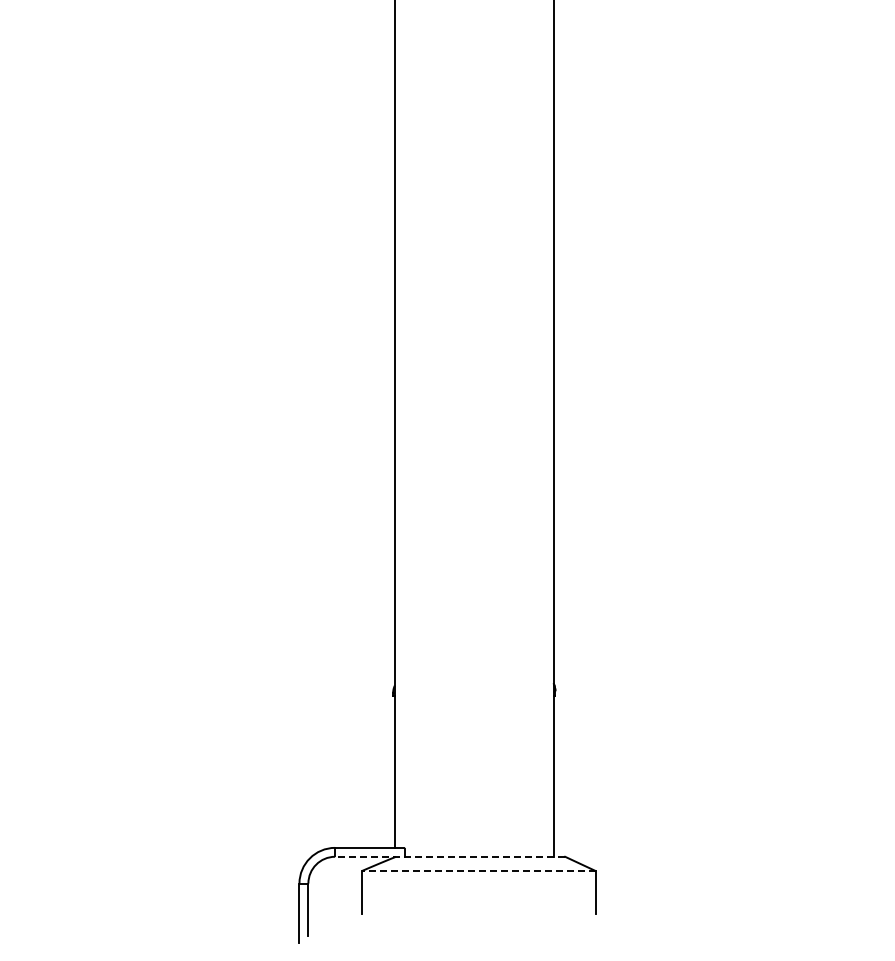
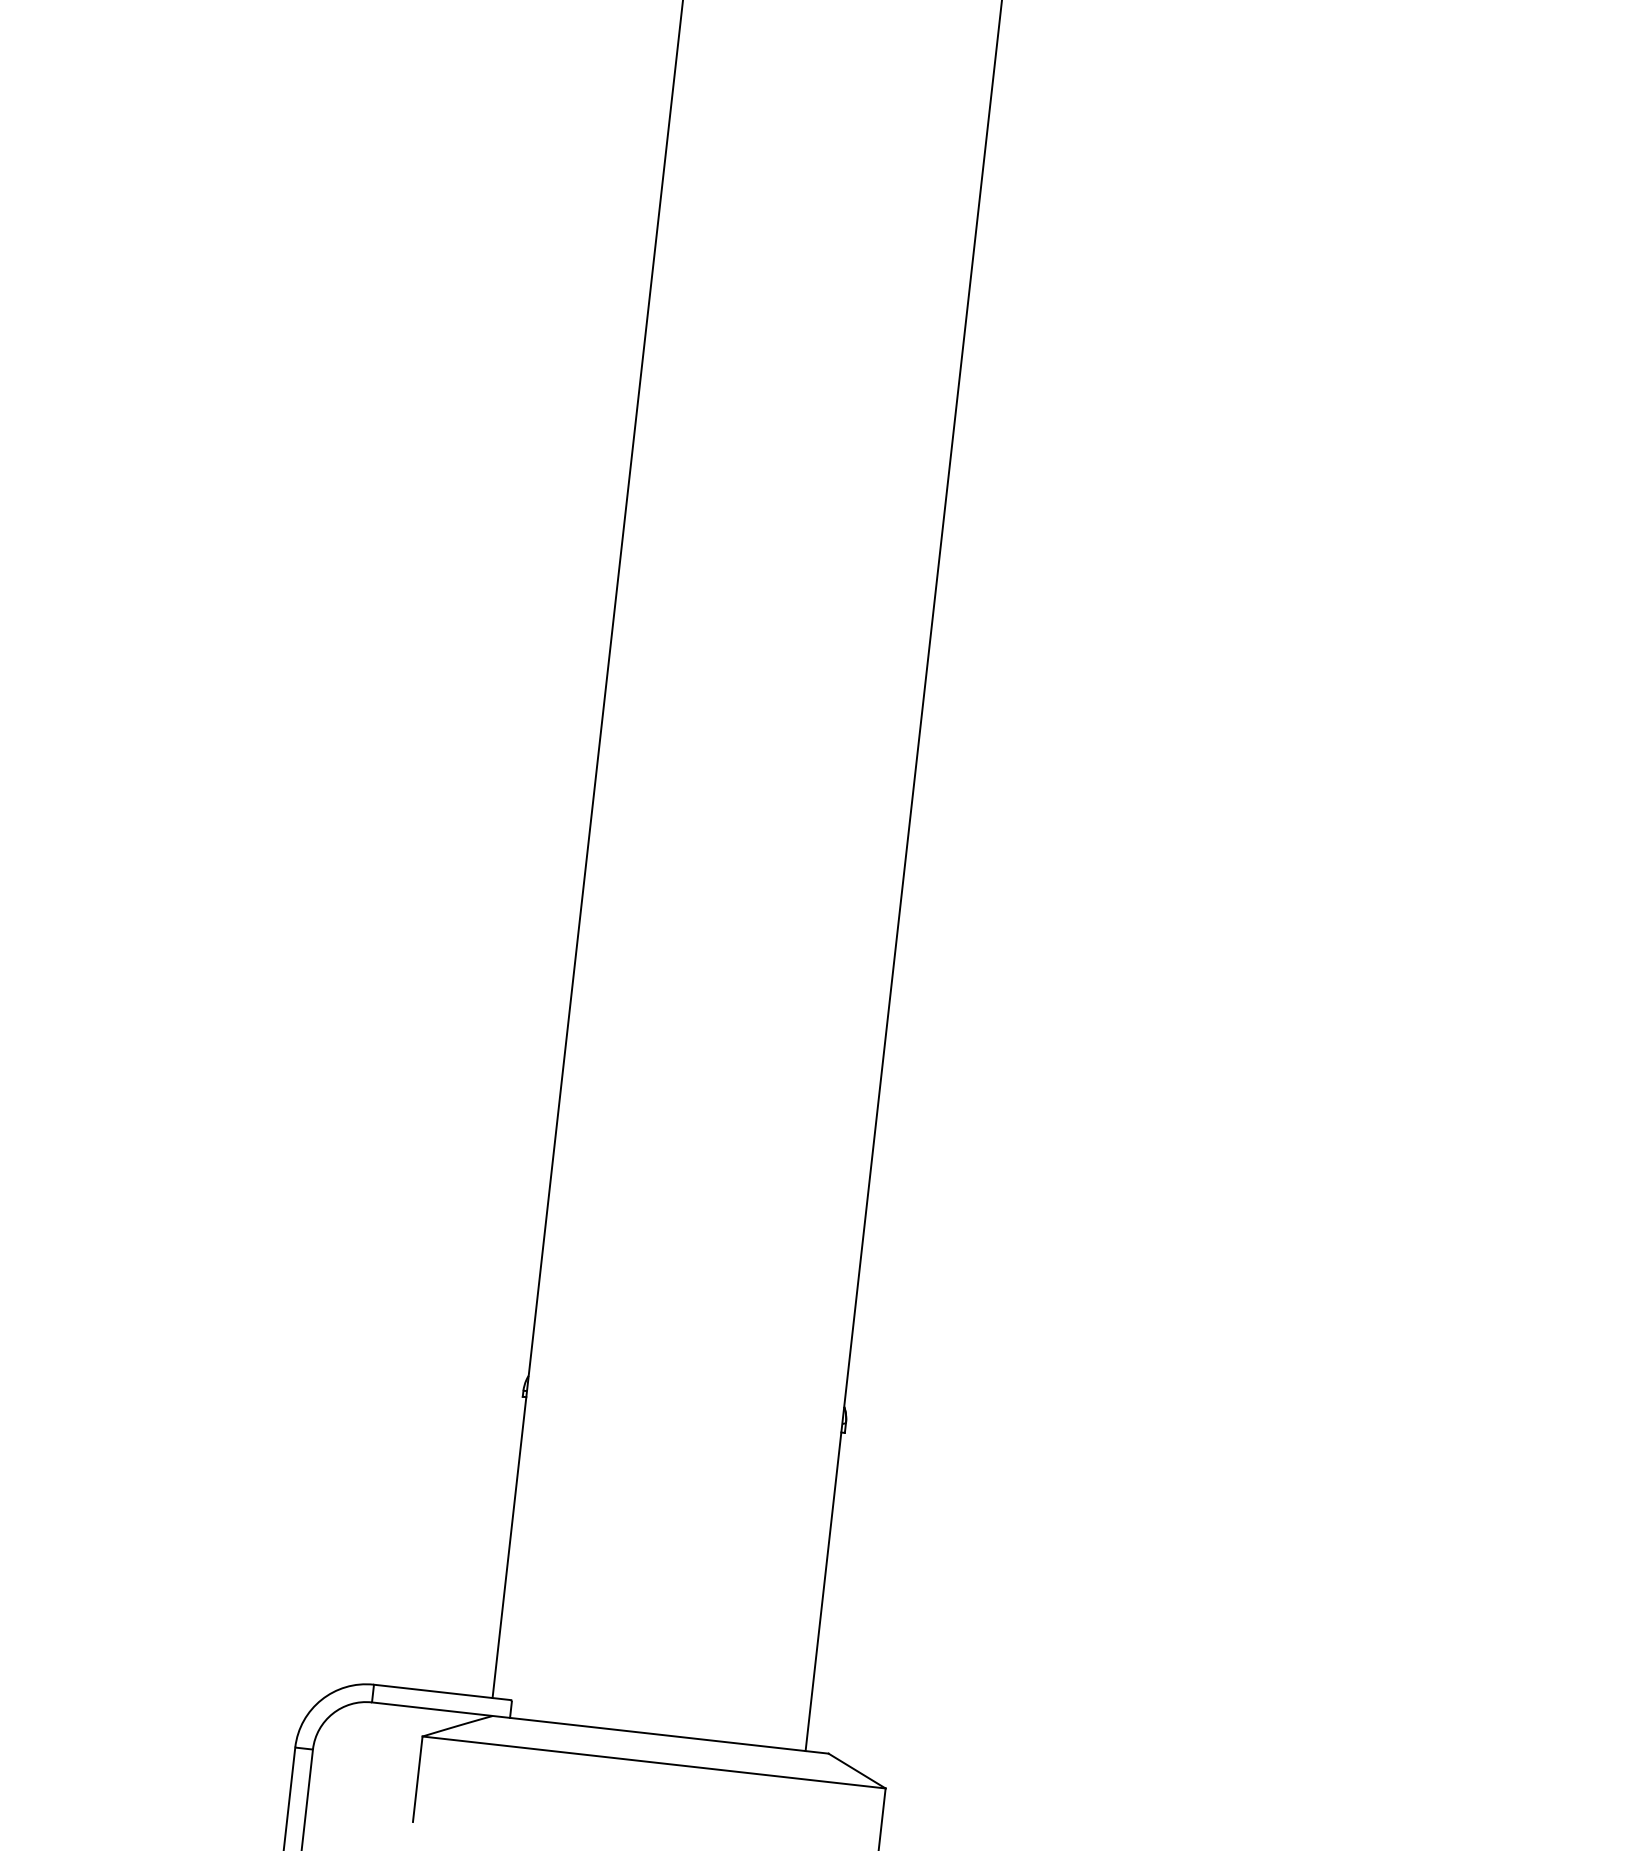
line: (449, 856) -> (599, 1727), dashed -> solid
line: (478, 870) -> (653, 1761), dashed -> solid

